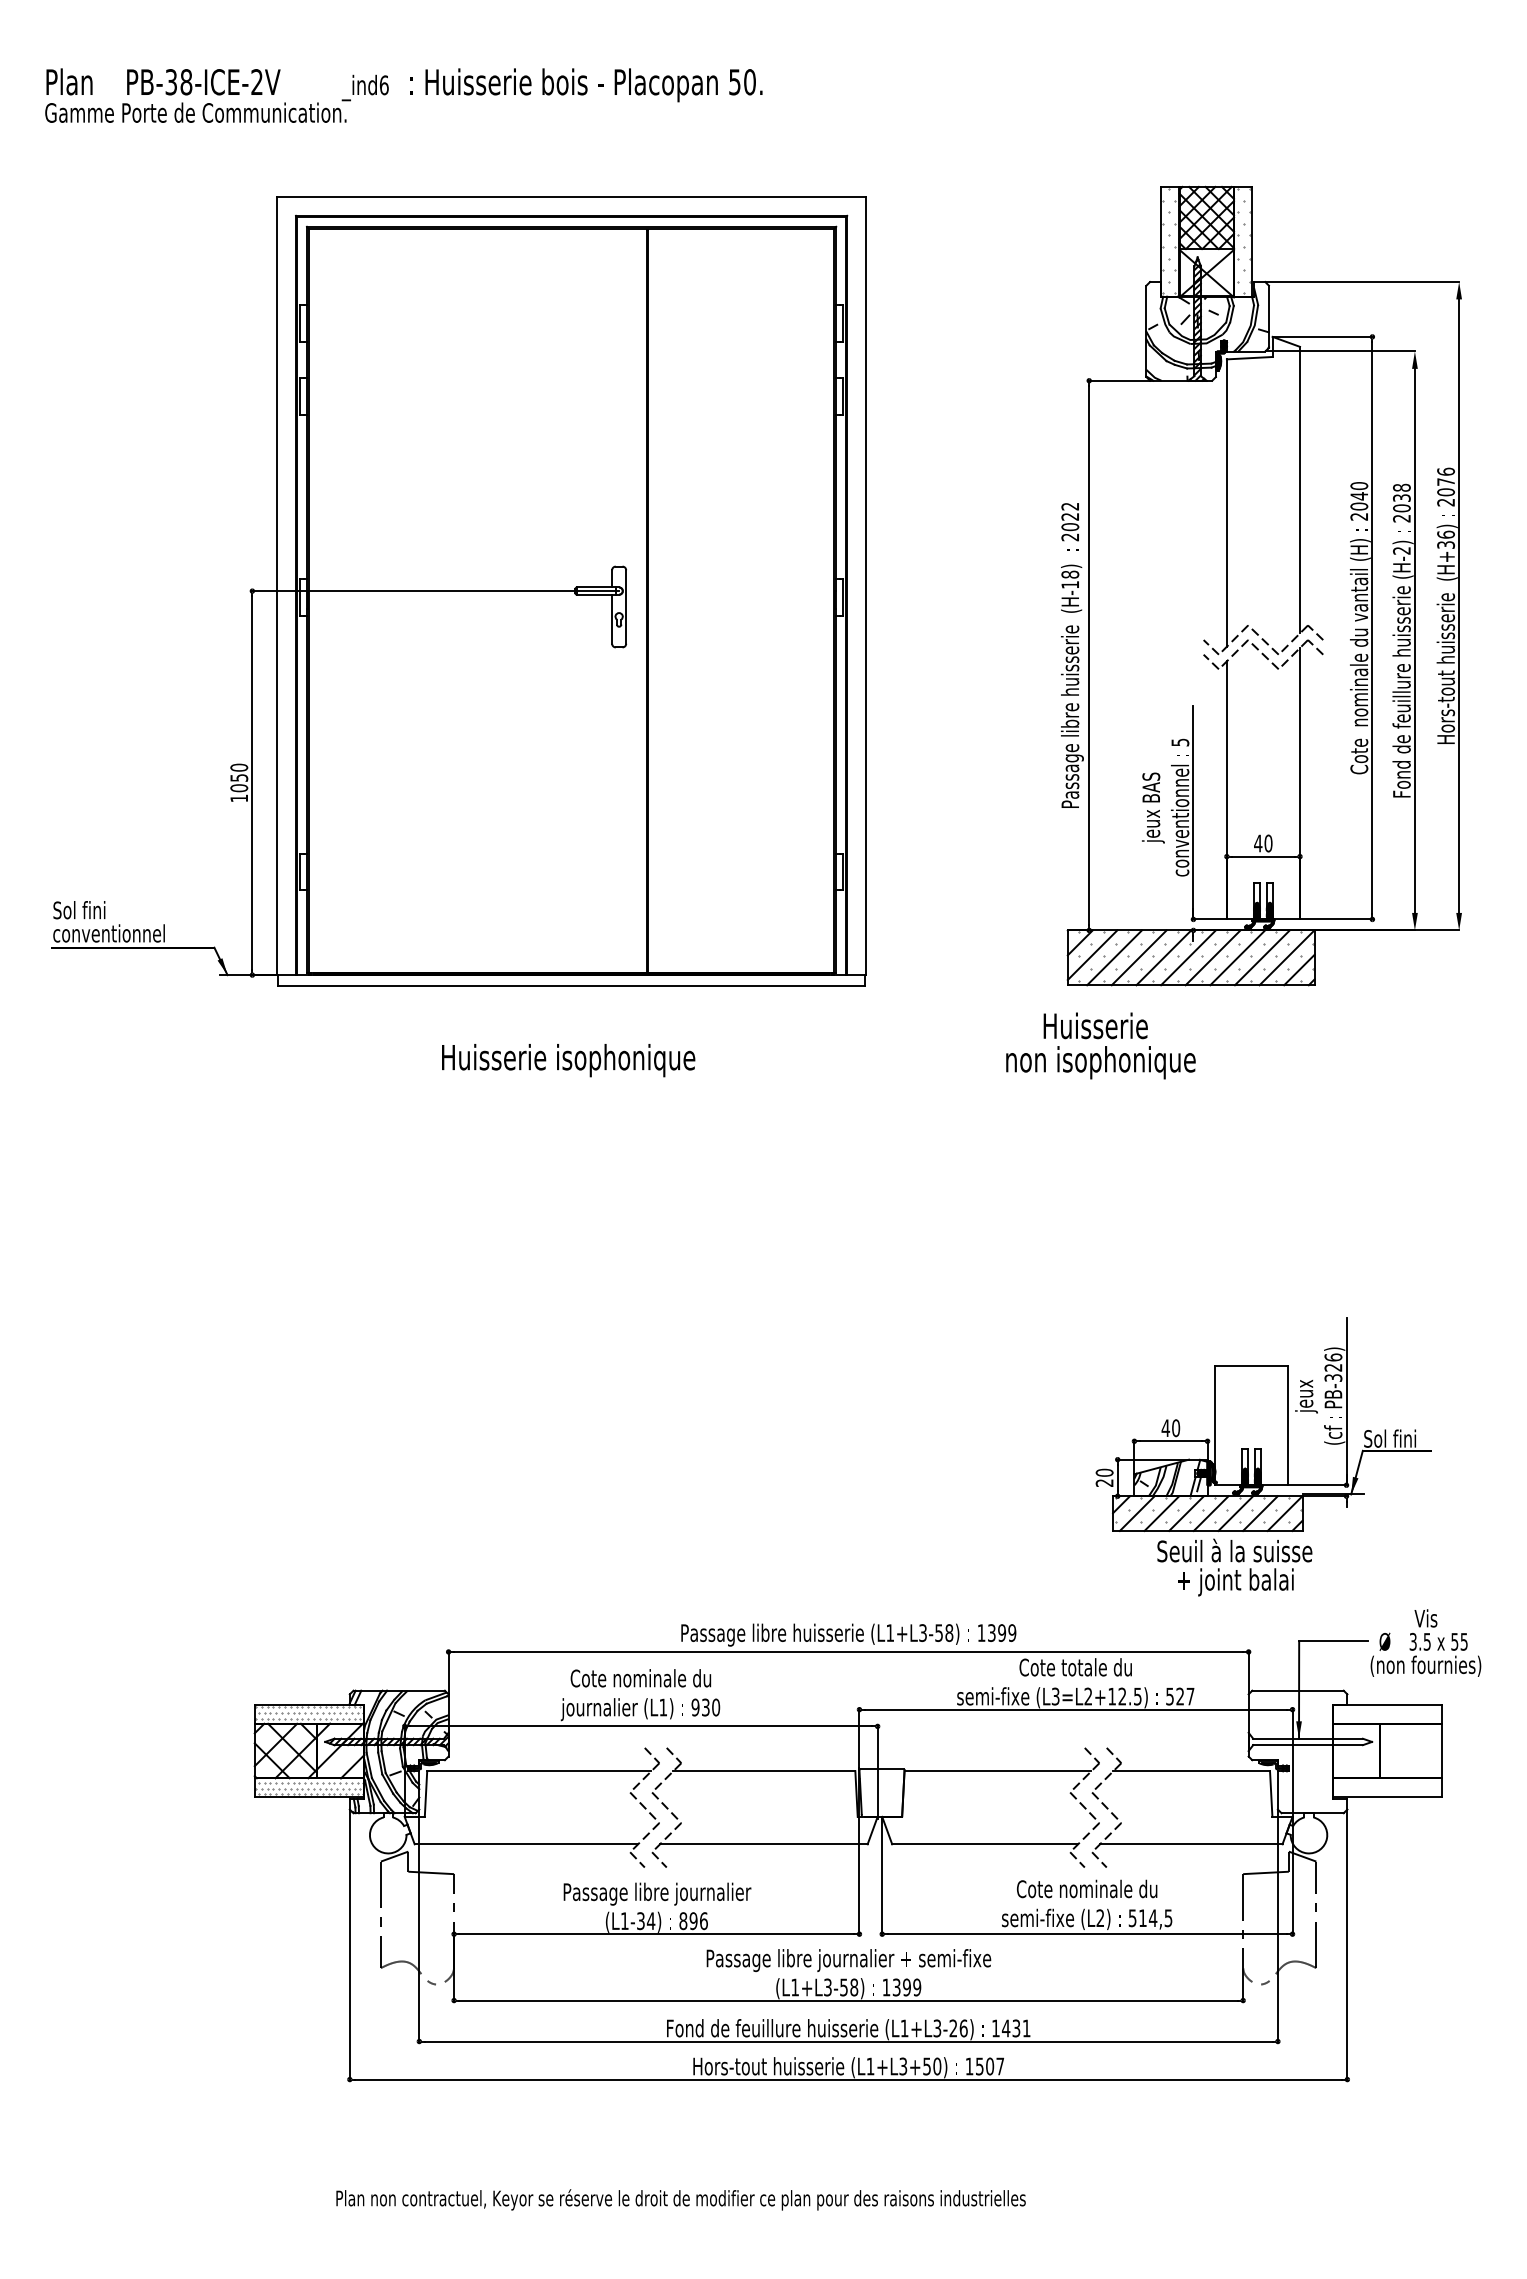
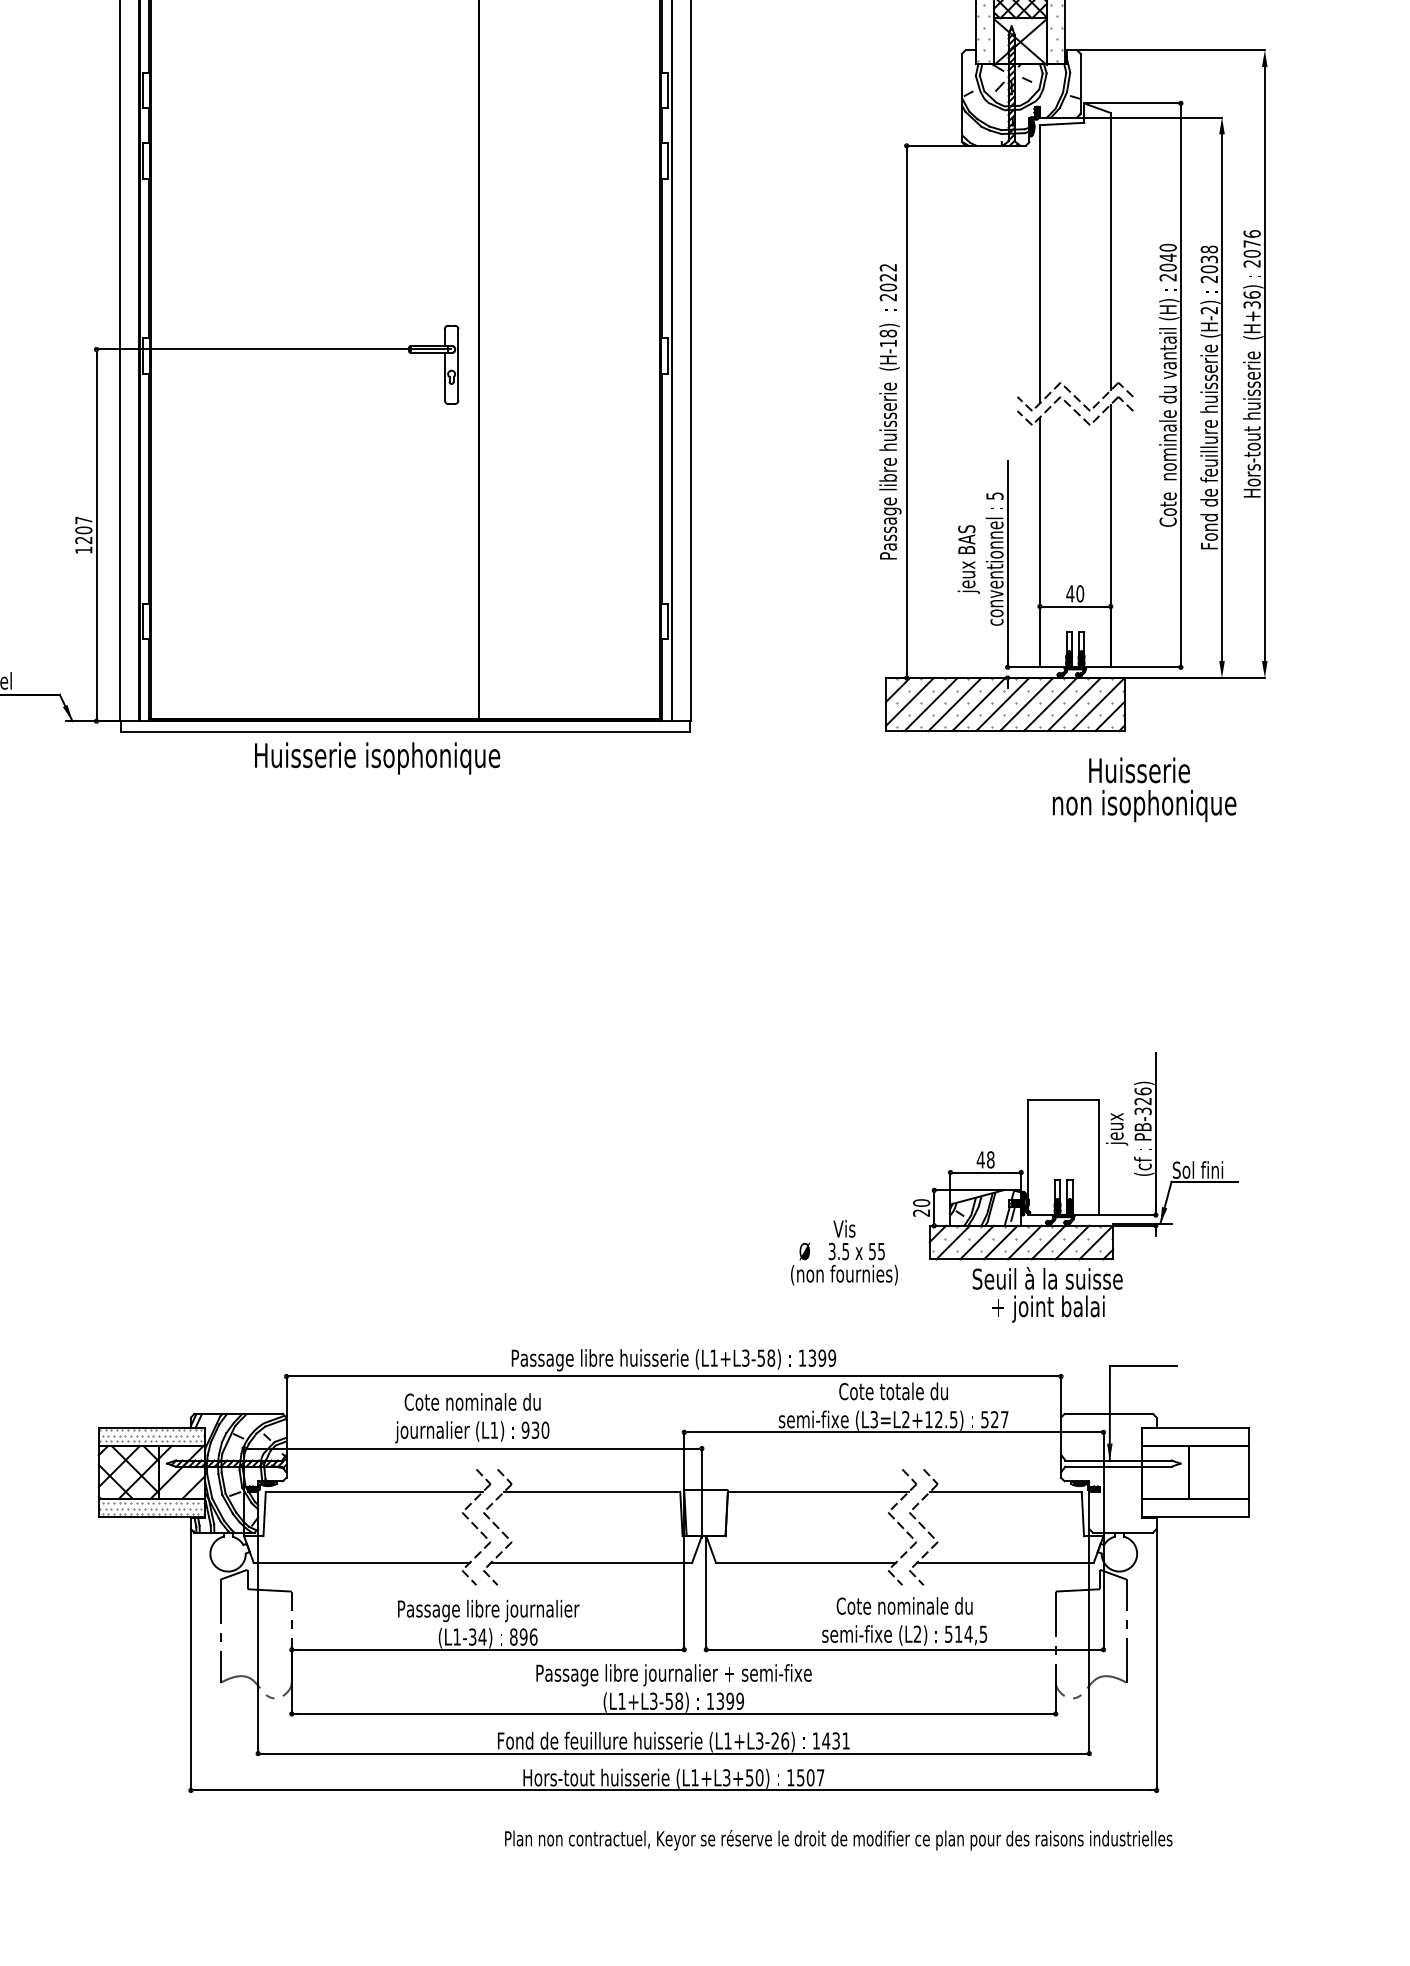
text: (239, 777) -> (84, 529), 1050 -> 1207
text: (1100, 1045) -> (1144, 789), moved
text: (568, 1060) -> (377, 758), moved
text: (1176, 1427) -> (991, 1159), 40 -> 48
text: (1425, 1642) -> (844, 1252), moved
text: (680, 2199) -> (838, 1839), moved

